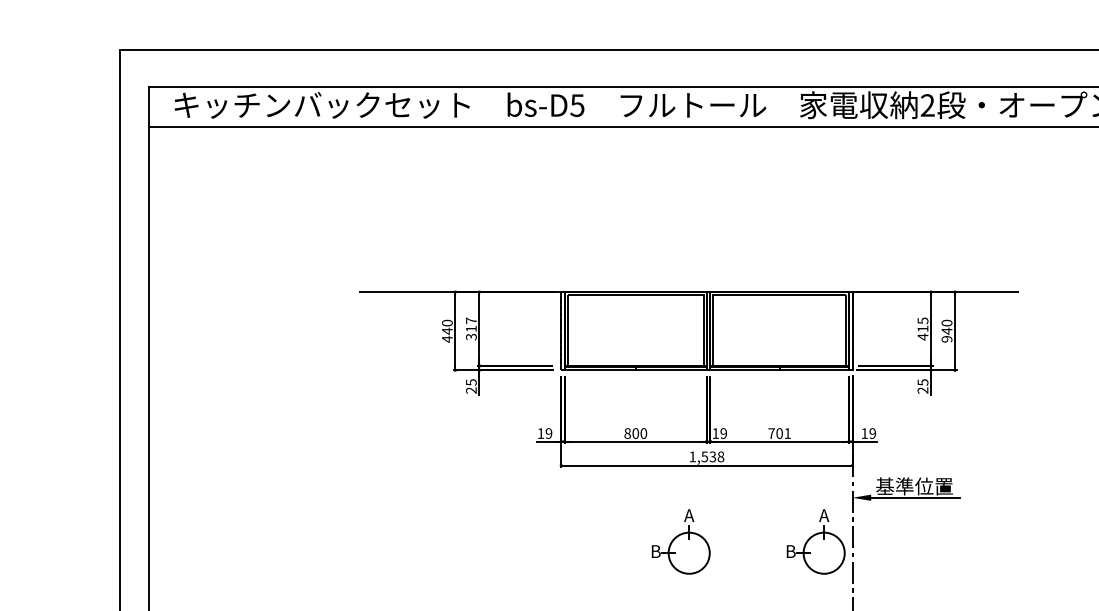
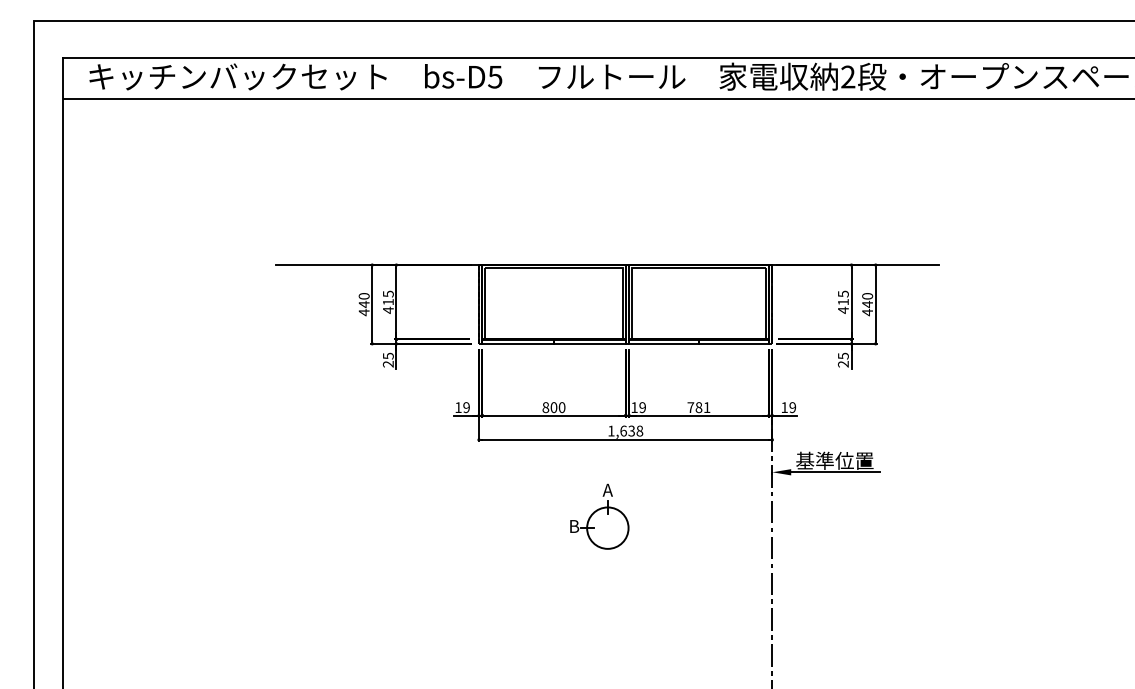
text: (470, 328) -> (387, 301), 317 -> 415
text: (946, 339) -> (867, 312), 940 -> 440
text: (779, 433) -> (698, 407), 701 -> 781
text: (704, 456) -> (623, 430), 1,538 -> 1,638
part: (815, 541) -> (735, 516), removed

